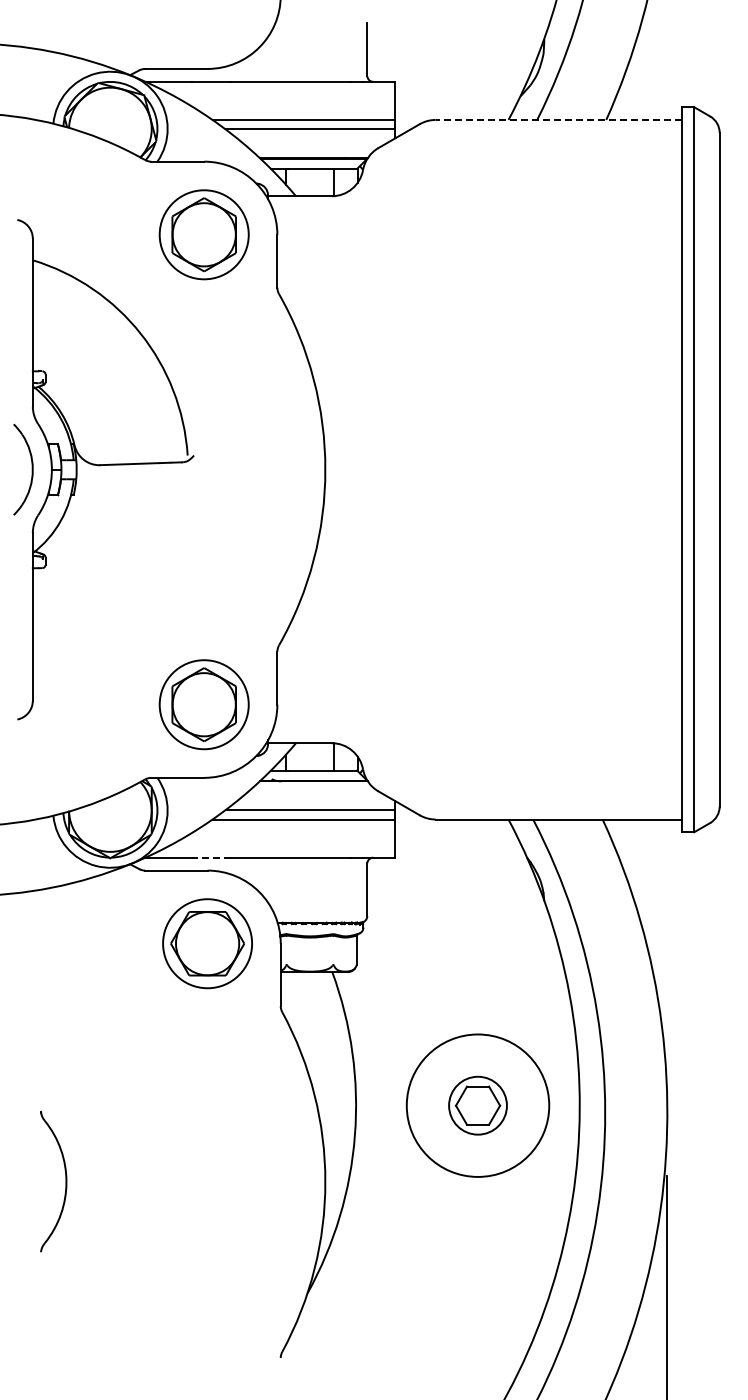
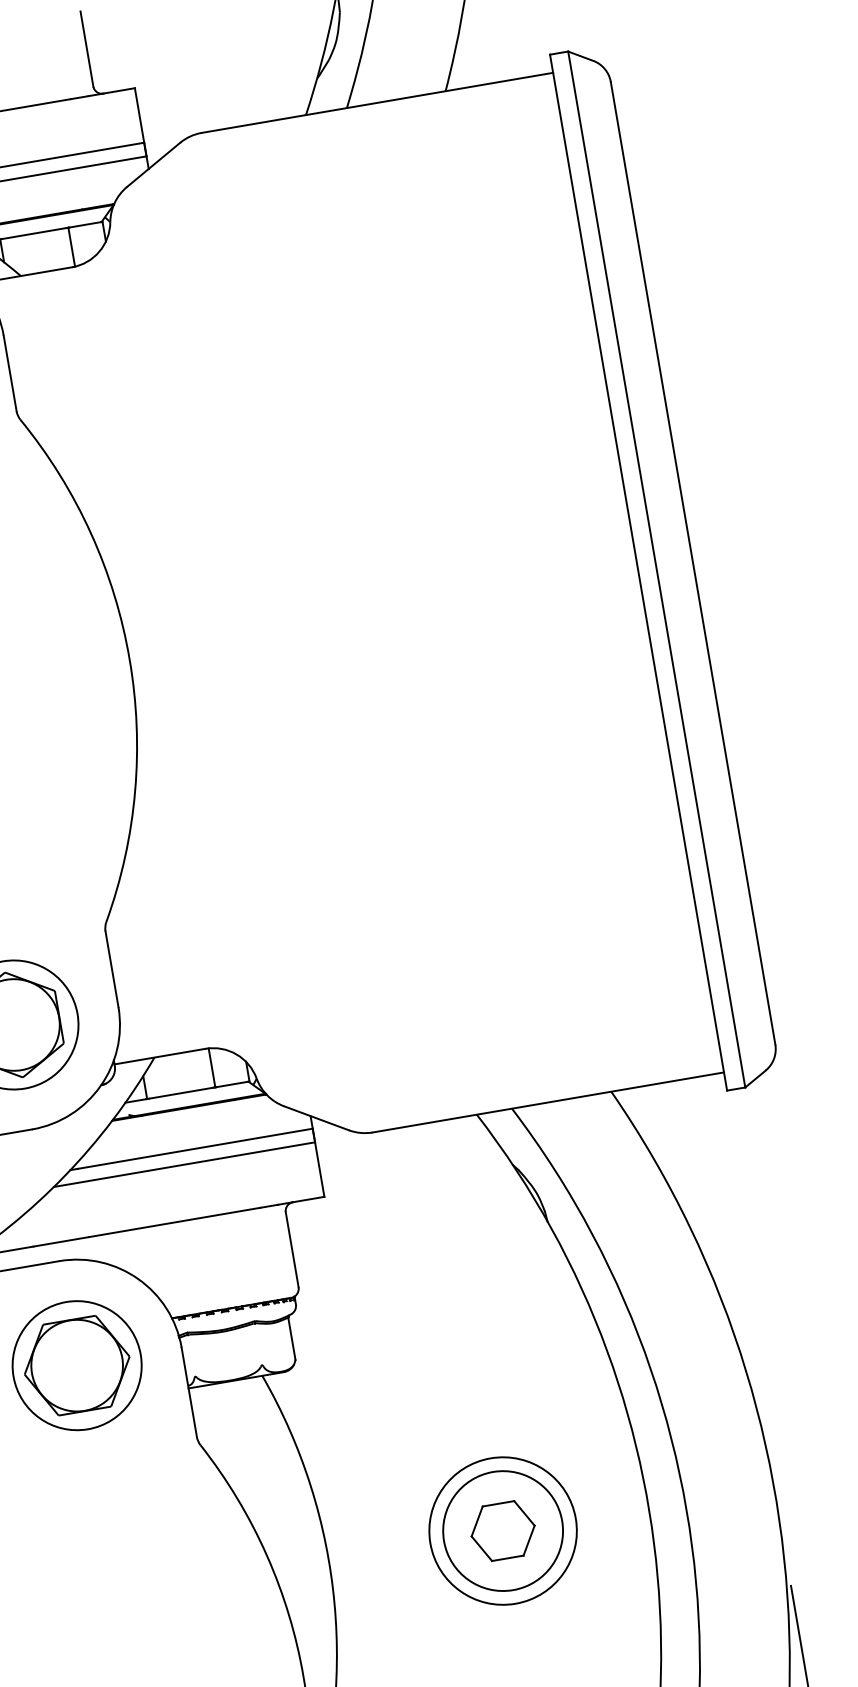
line: (558, 119) -> (377, 102), dashed -> solid
line: (211, 857) -> (61, 1241), dashed -> solid
circle: (477, 1105) -> (502, 1530), size x0.71
circle: (477, 1105) -> (502, 1530), size x1.43

